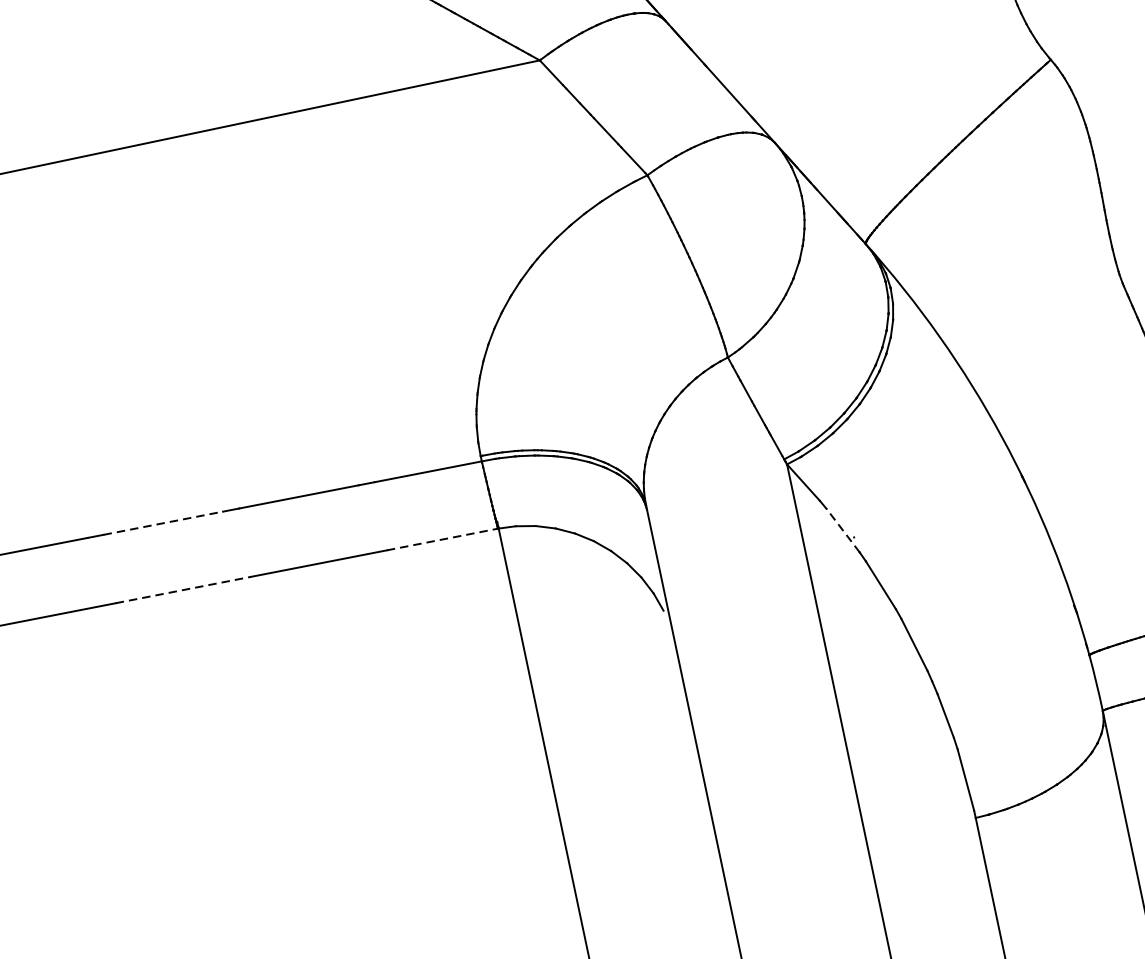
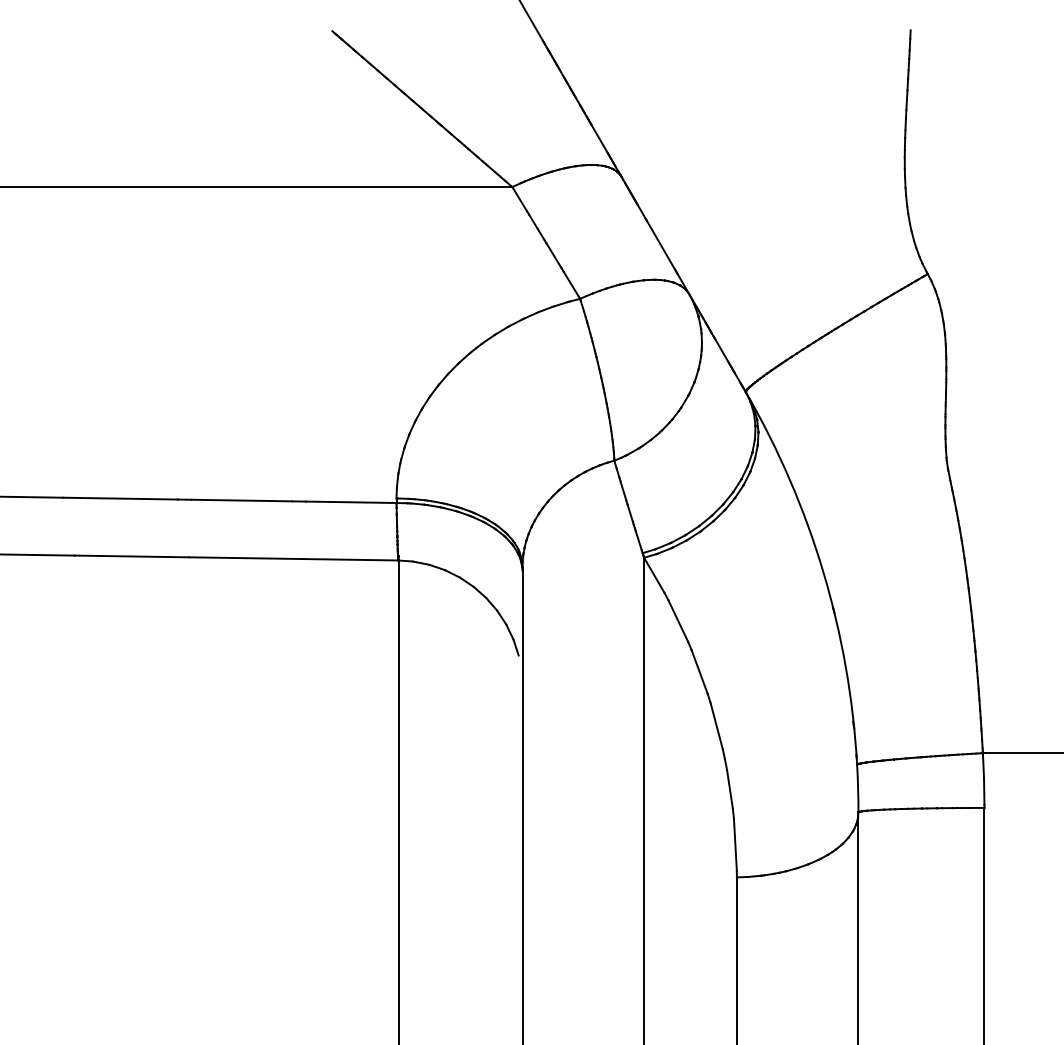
line: (163, 522) -> (127, 498), dashed -> solid
line: (843, 530) -> (678, 621), dashed -> solid
line: (442, 539) -> (351, 559), dashed -> solid
line: (184, 589) -> (132, 556), dashed -> solid

